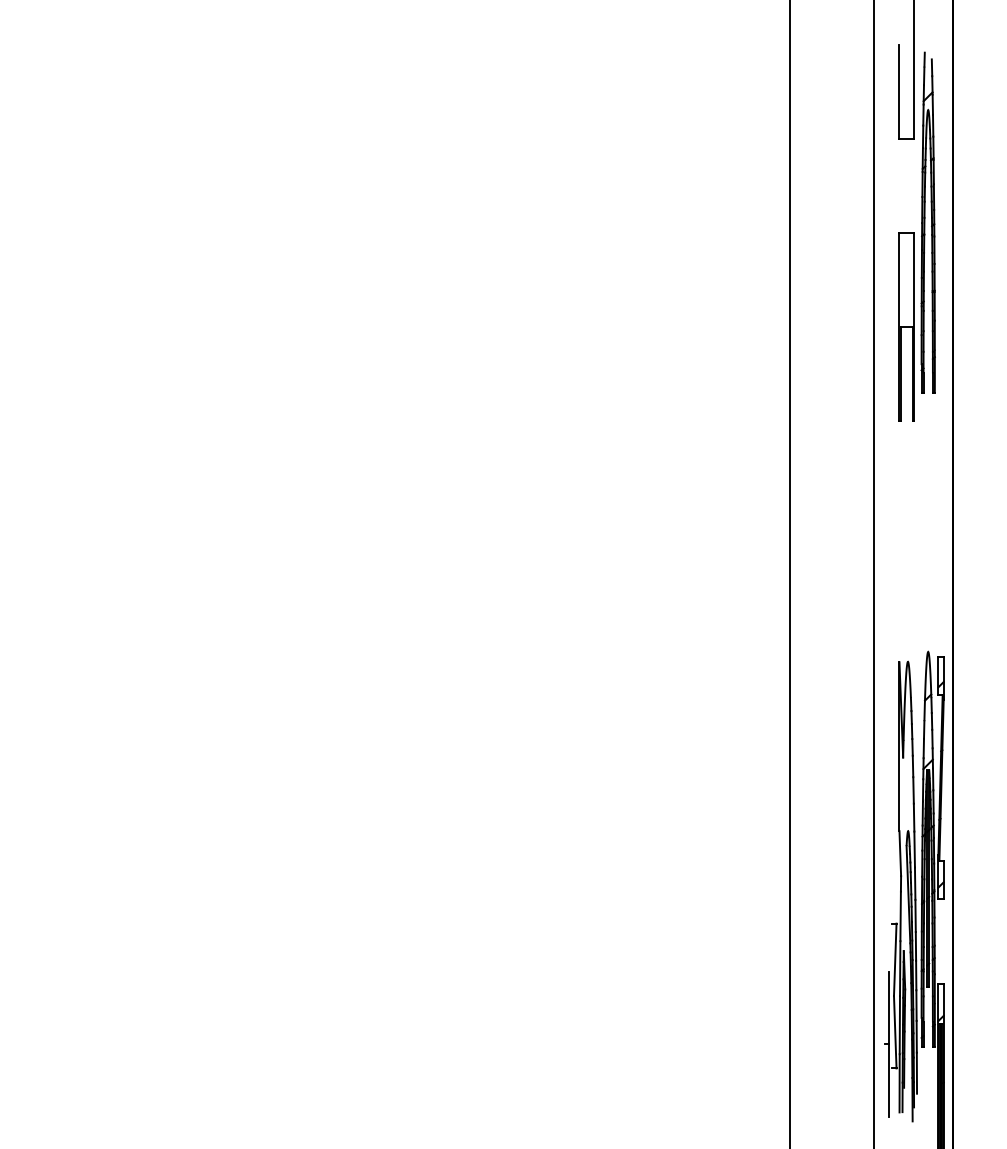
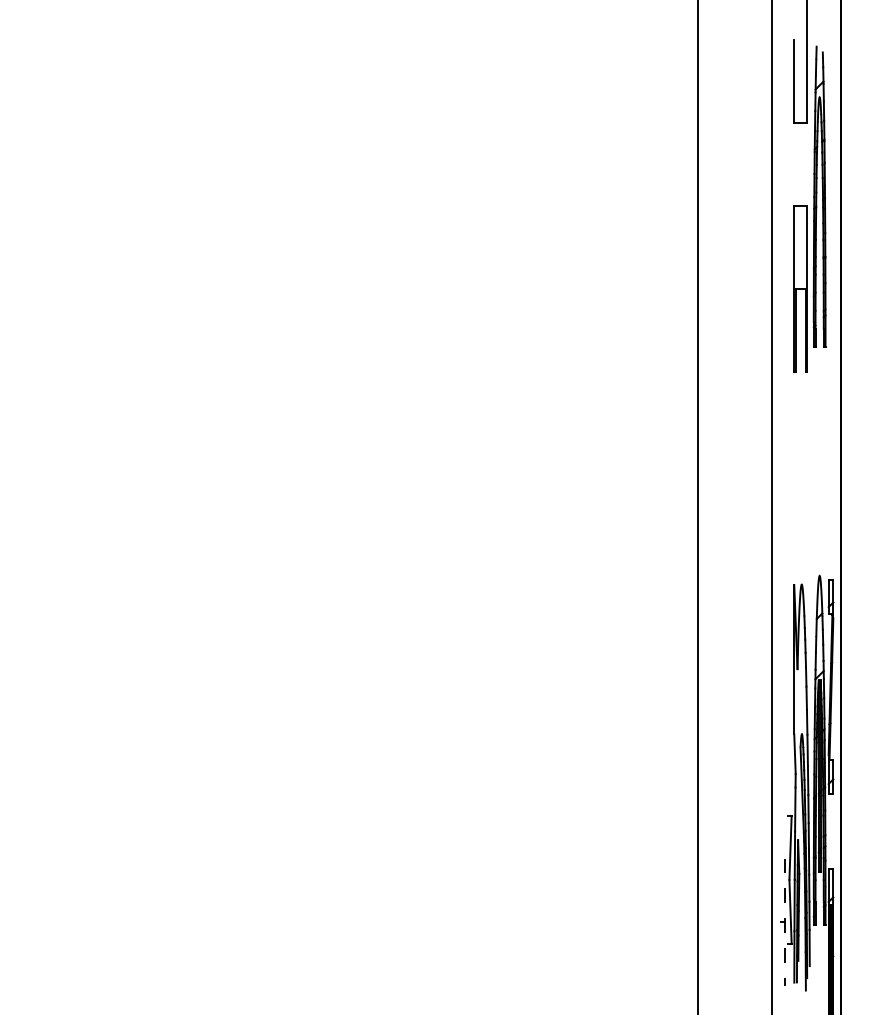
line: (889, 1044) -> (785, 922), solid -> dashed

